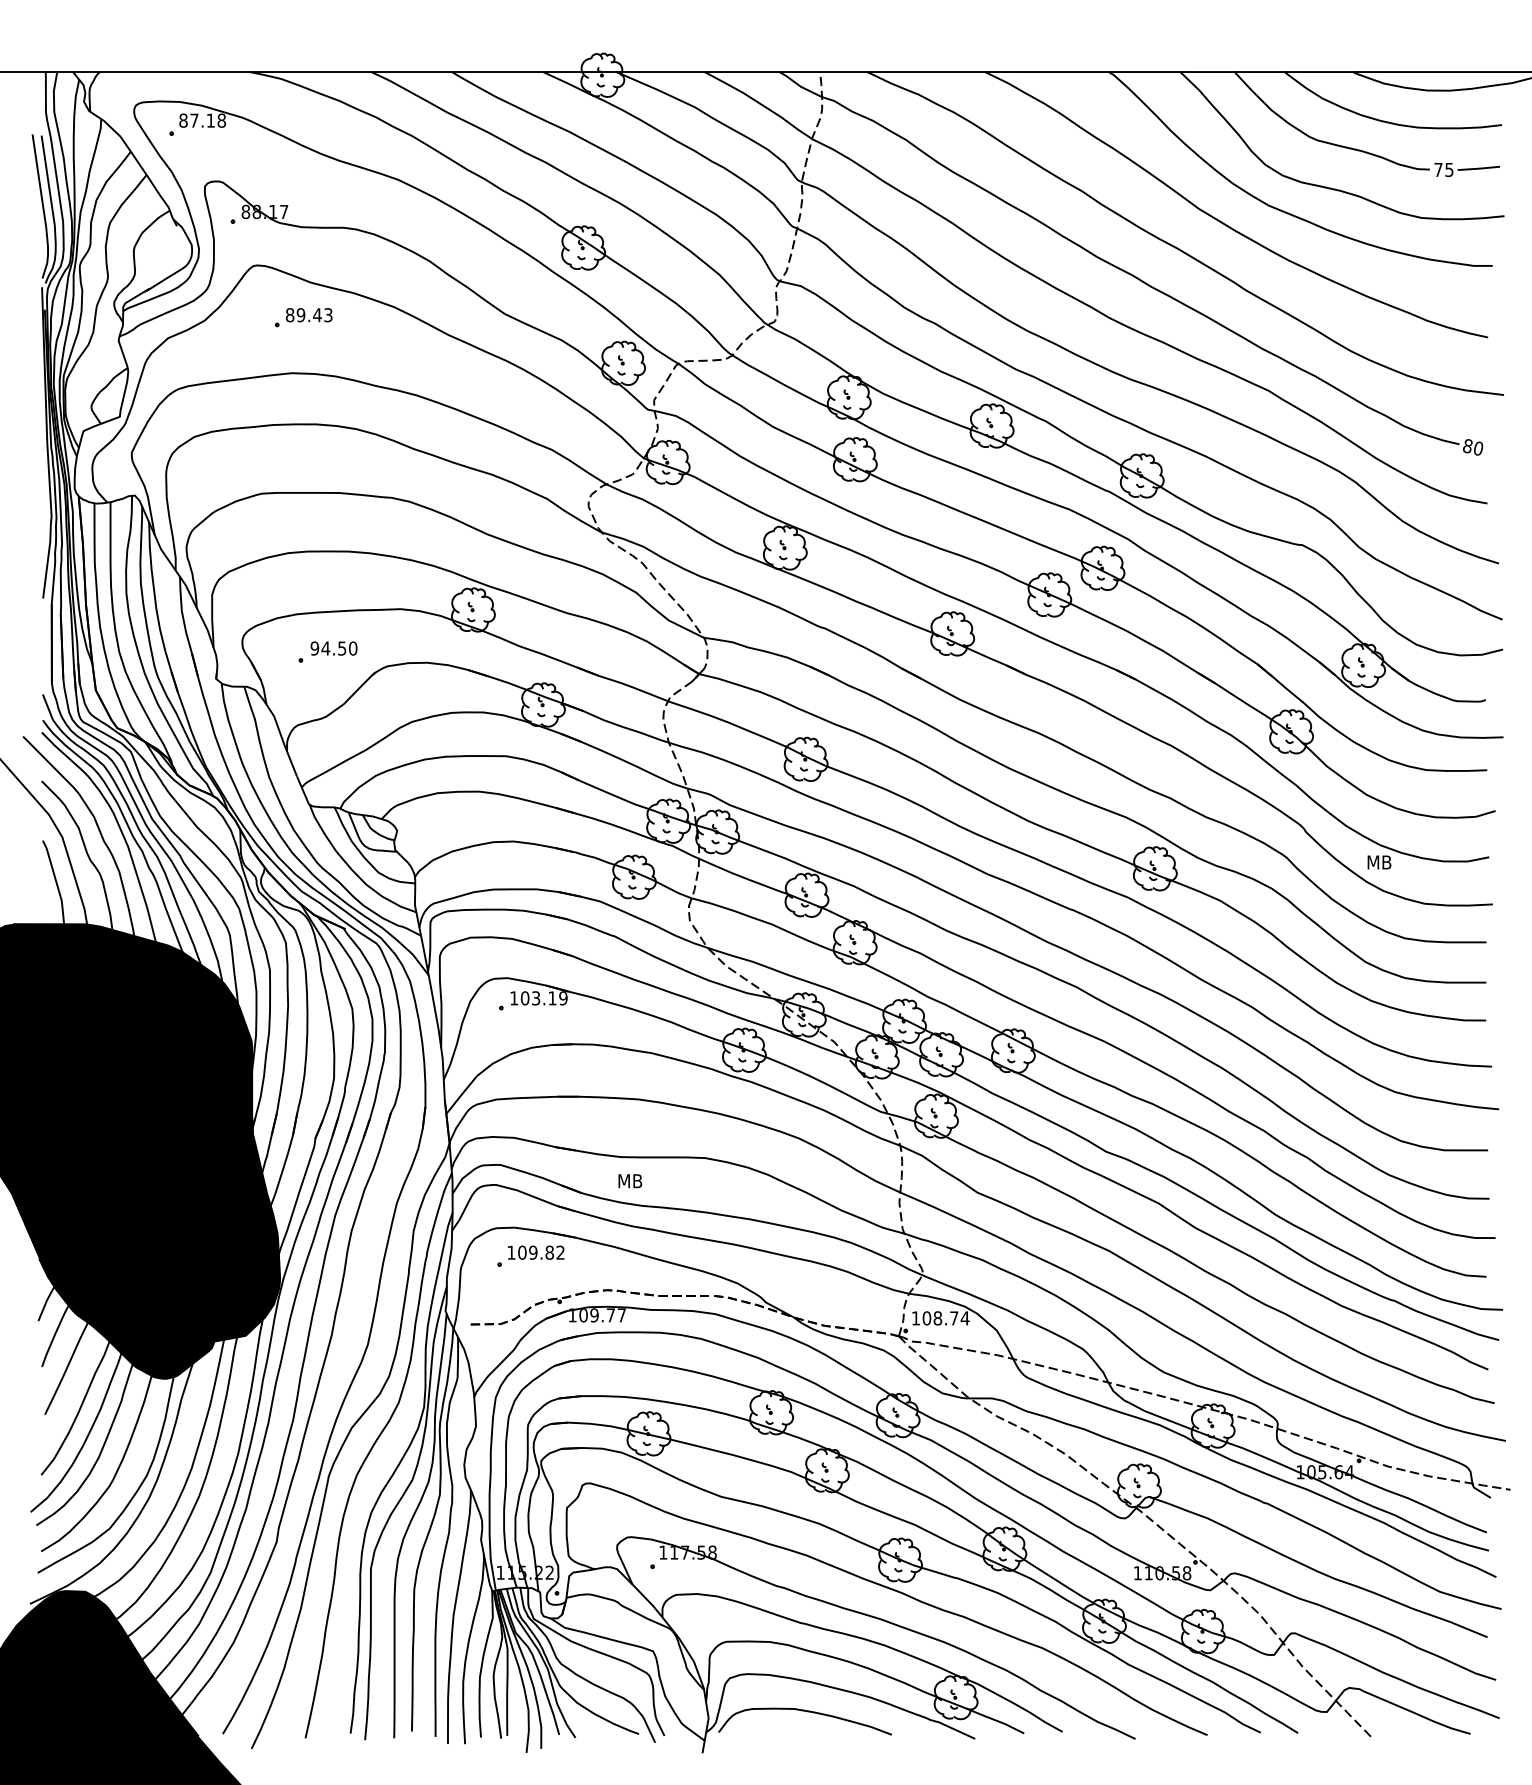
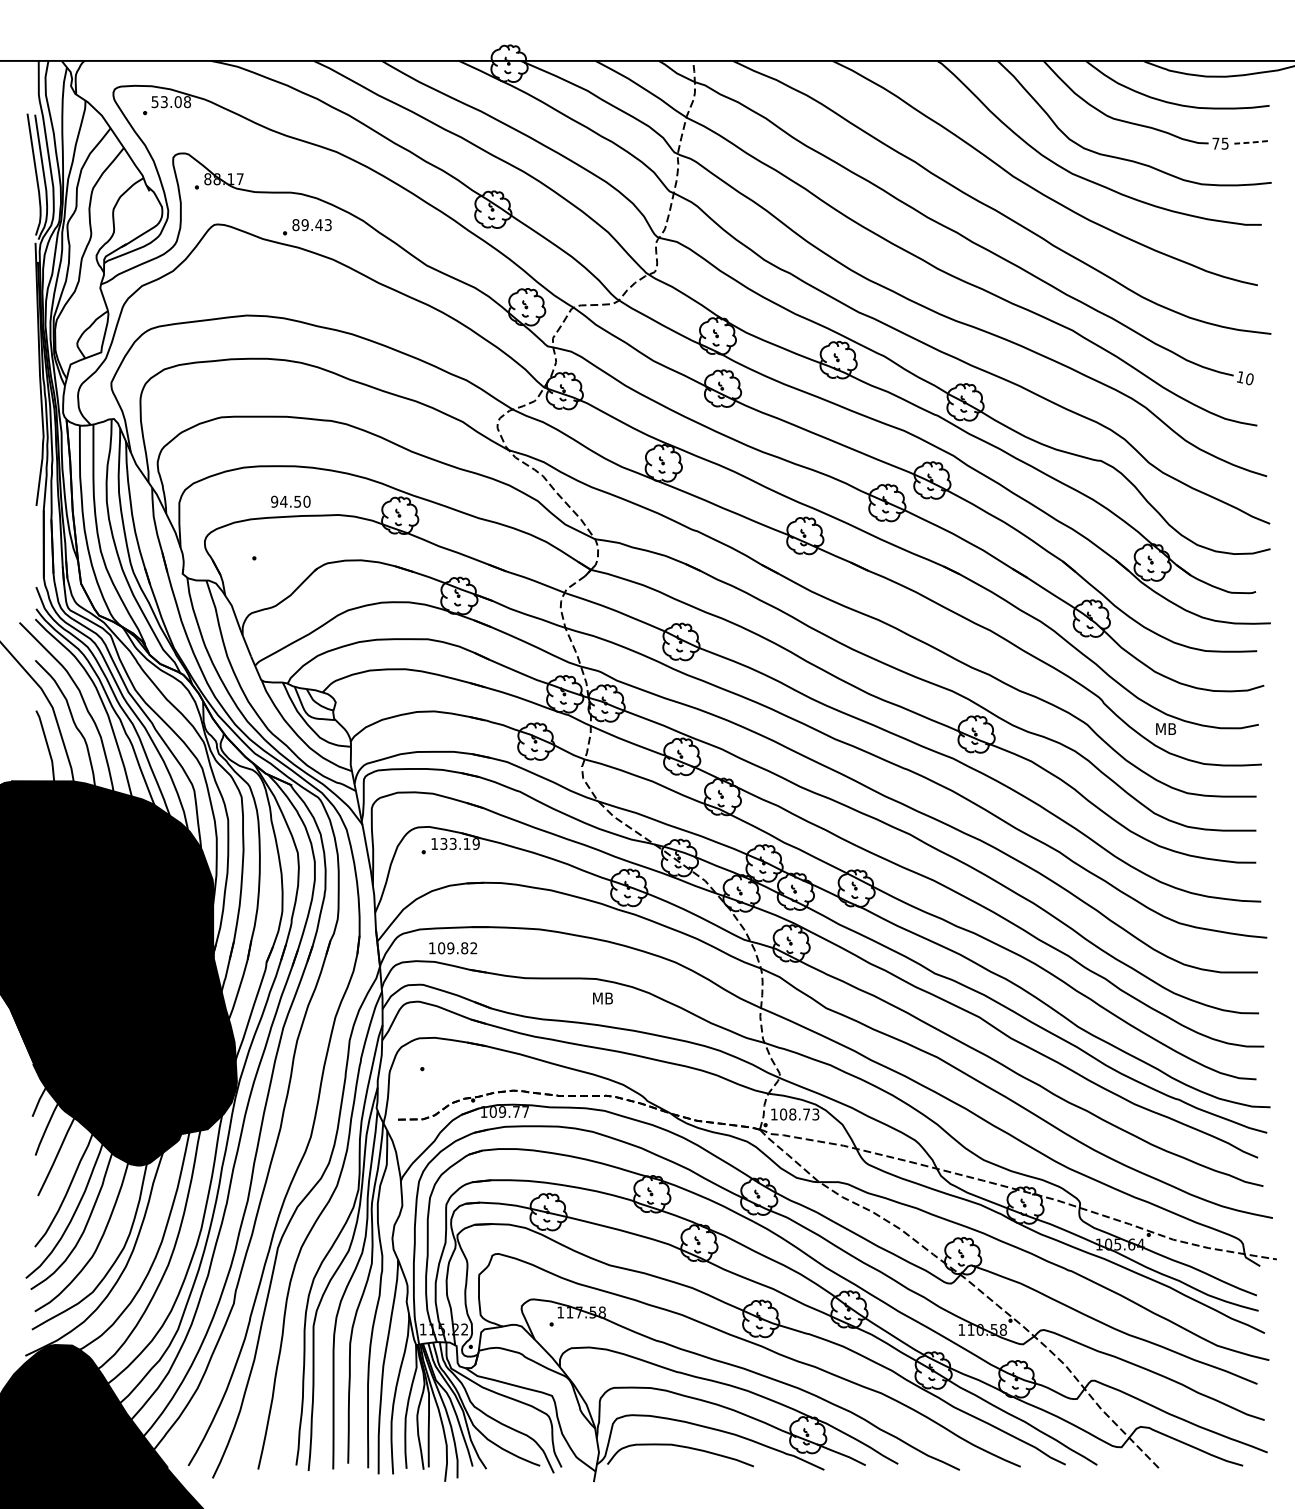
text: (197, 120) -> (166, 101), 87.18 -> 53.08
line: (1478, 168) -> (1249, 142), solid -> dashed
part: (303, 317) -> (307, 227), moved
text: (1467, 446) -> (1240, 377), 80 -> 10
text: (333, 648) -> (290, 501), moved
text: (524, 998) -> (443, 844), 103.19 -> 133.19
text: (630, 1181) -> (603, 998), moved
text: (536, 1252) -> (453, 948), moved
text: (964, 1318) -> (815, 1114), 108.74 -> 108.73

